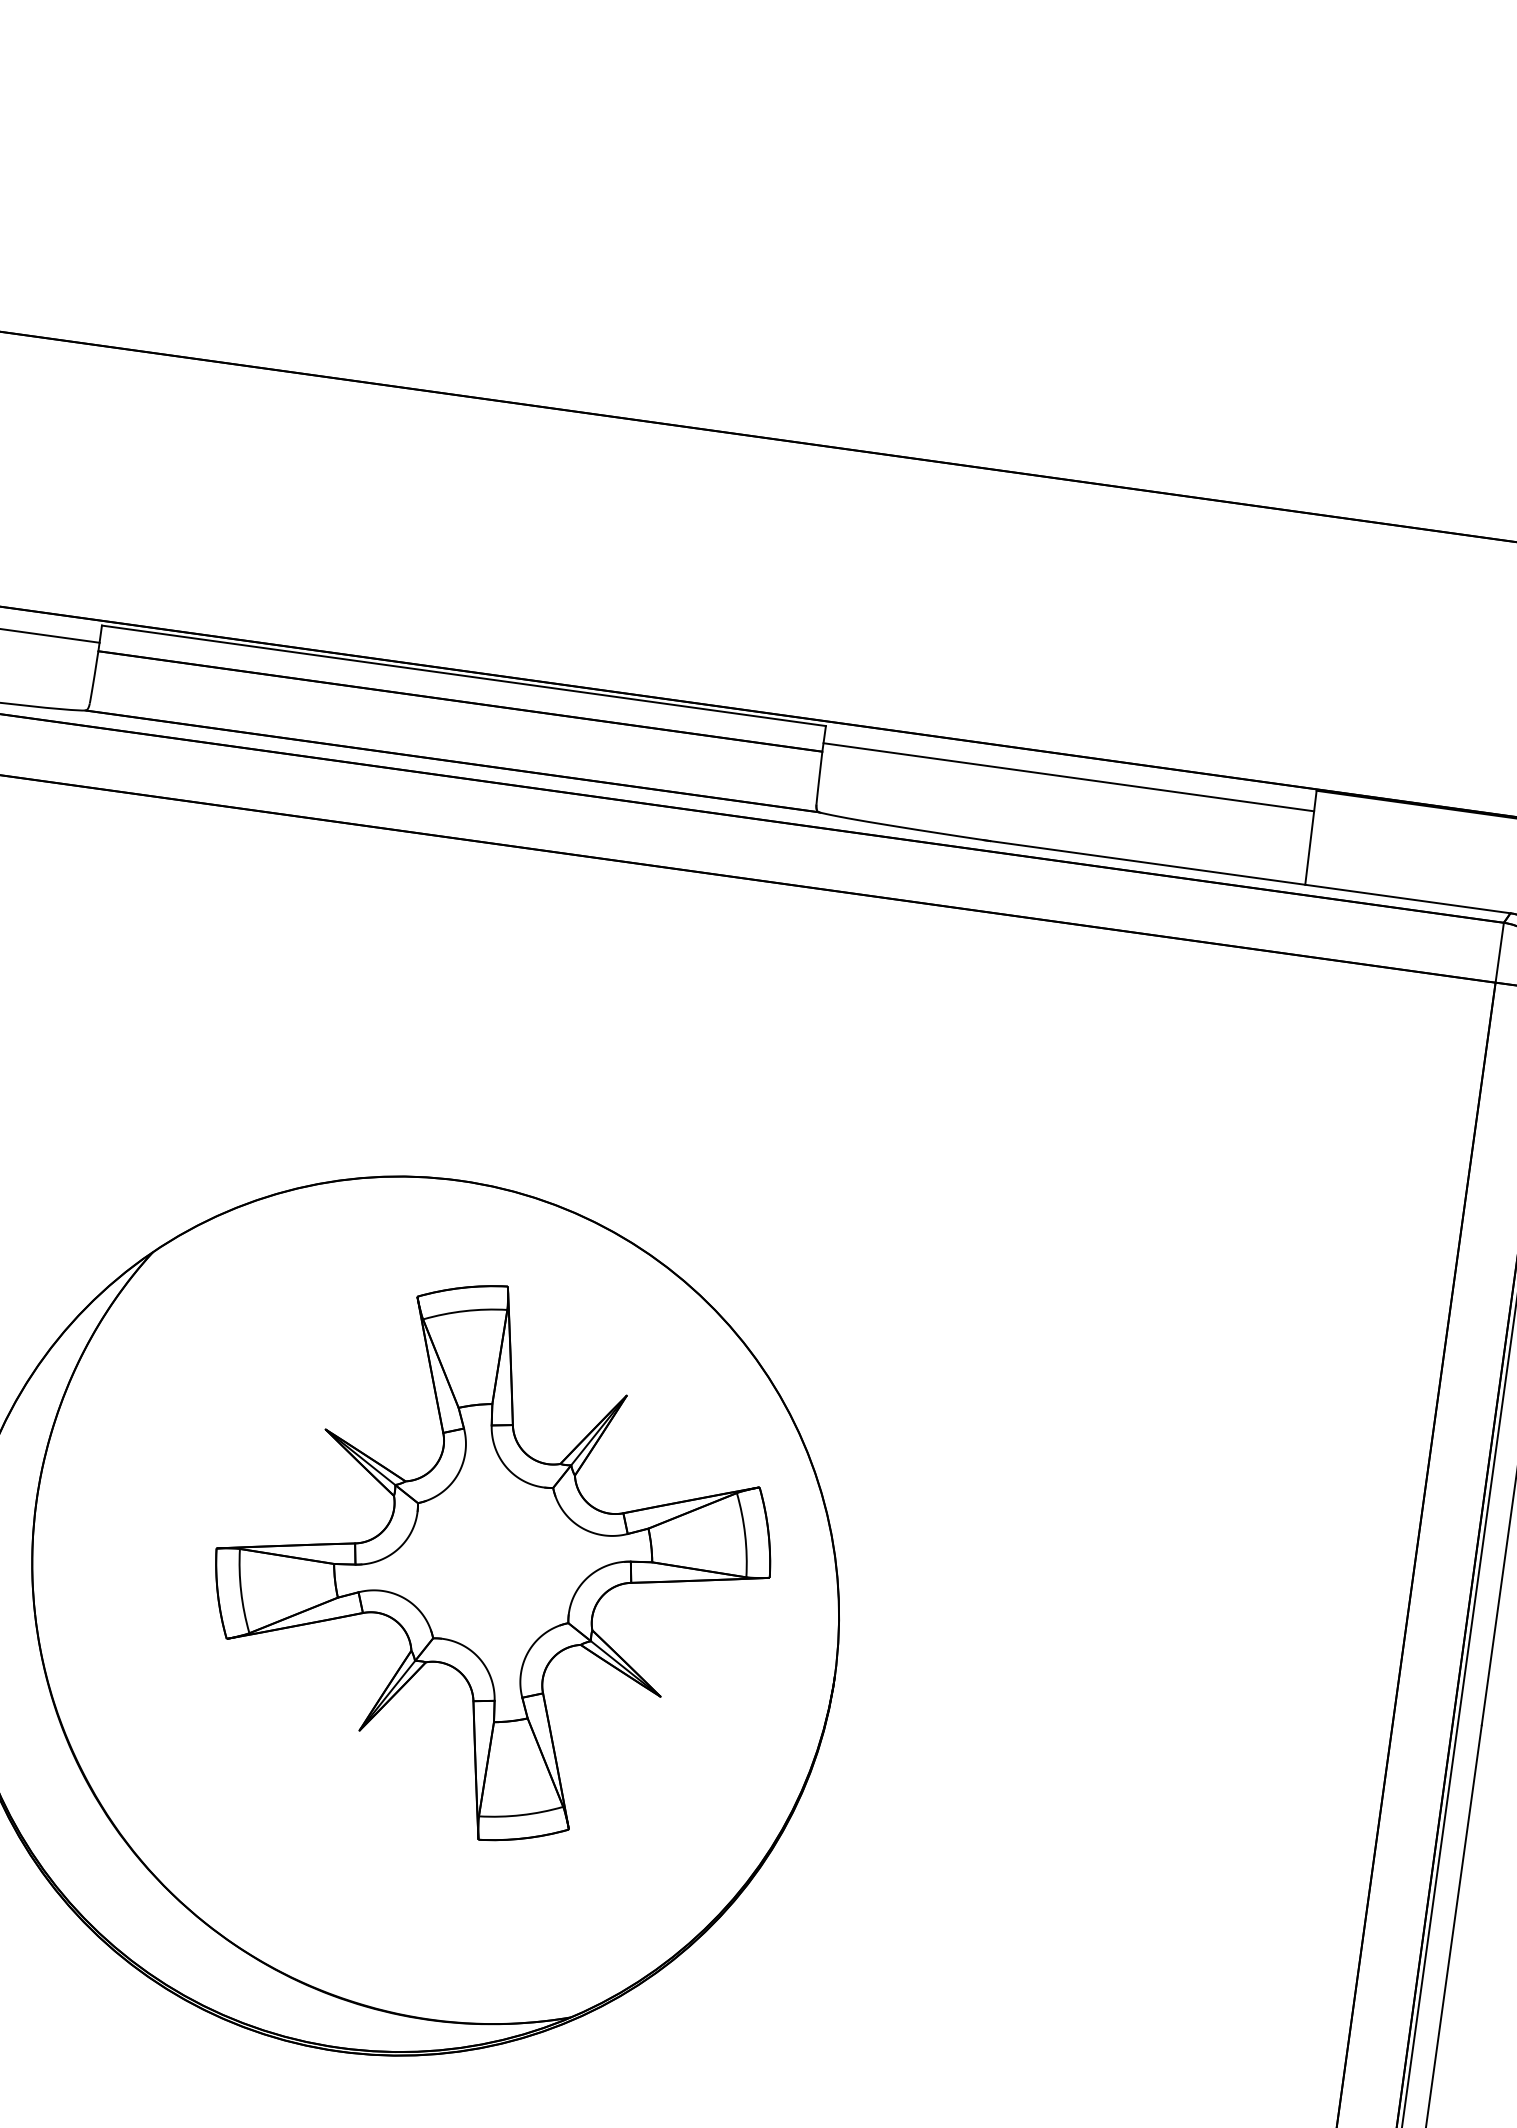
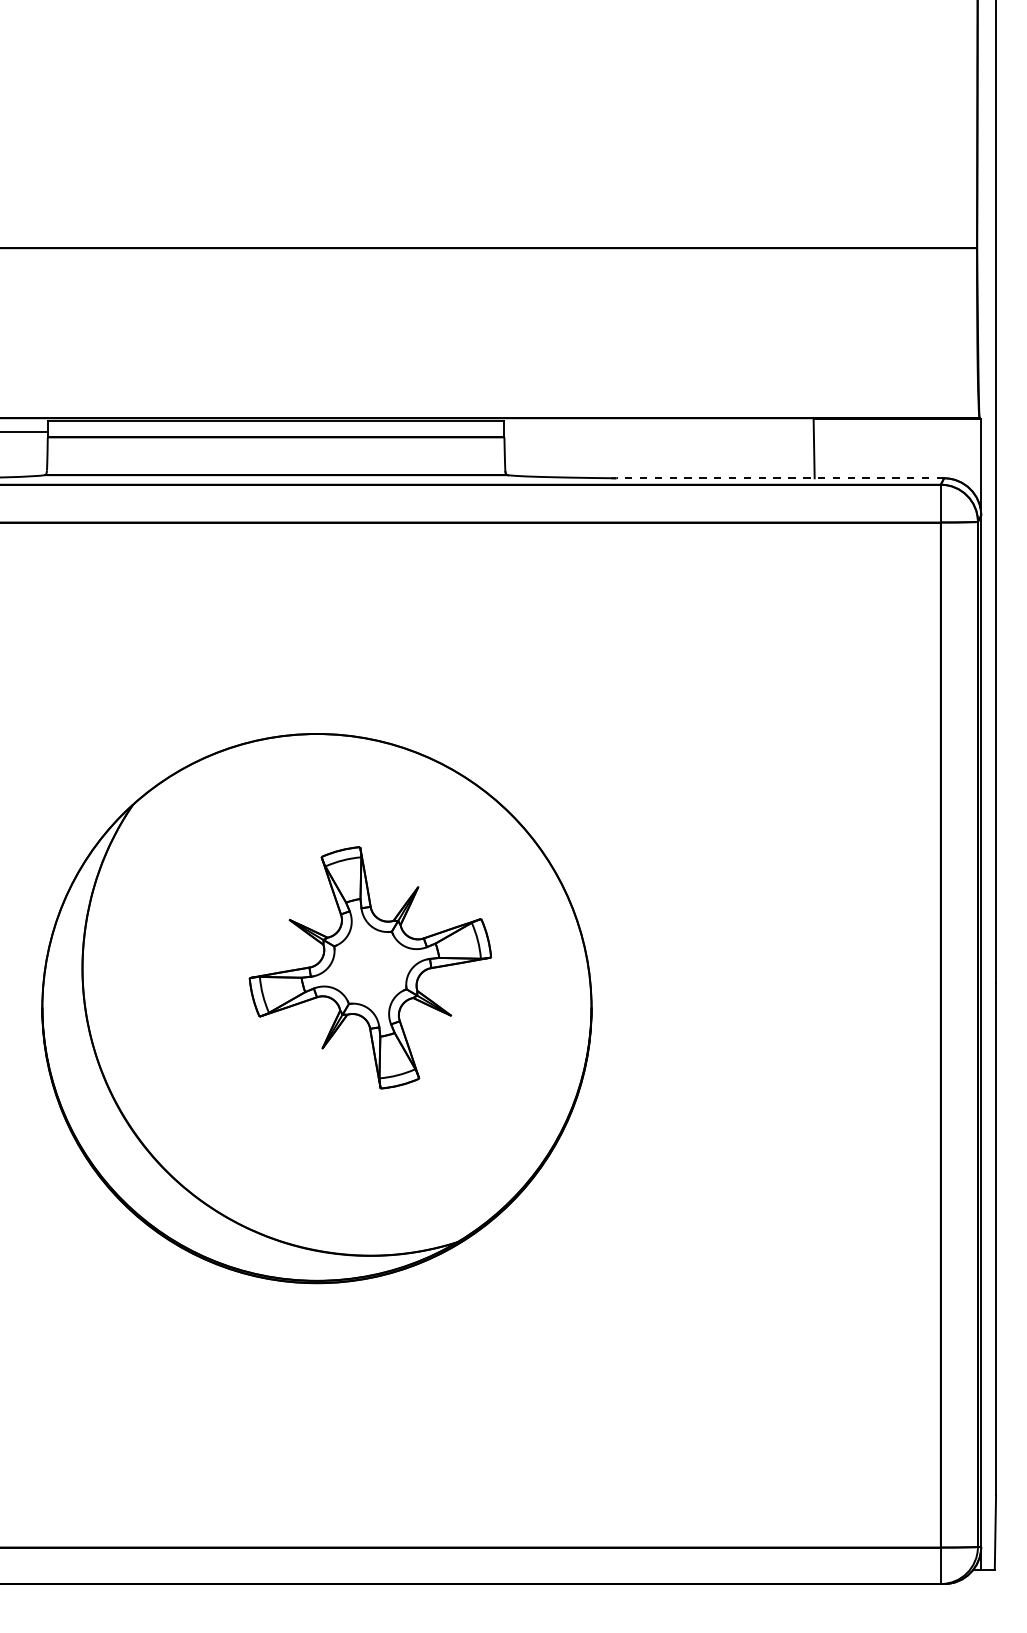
line: (1067, 777) -> (658, 432), removed
line: (1251, 877) -> (780, 478), solid -> dashed
part: (493, 1562) -> (370, 967), size x0.7

